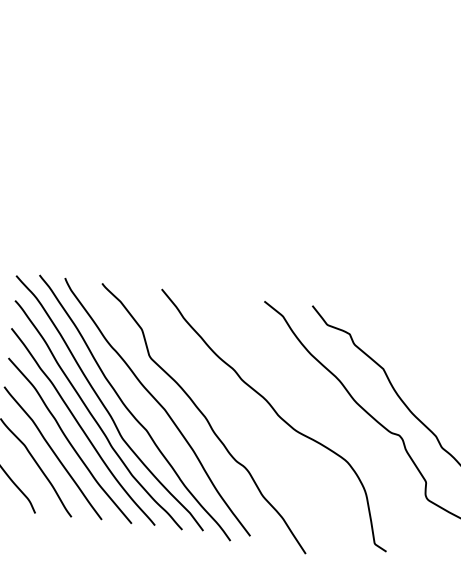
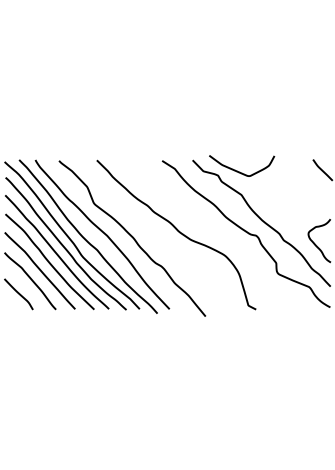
curve: (384, 331) -> (239, 171), added

